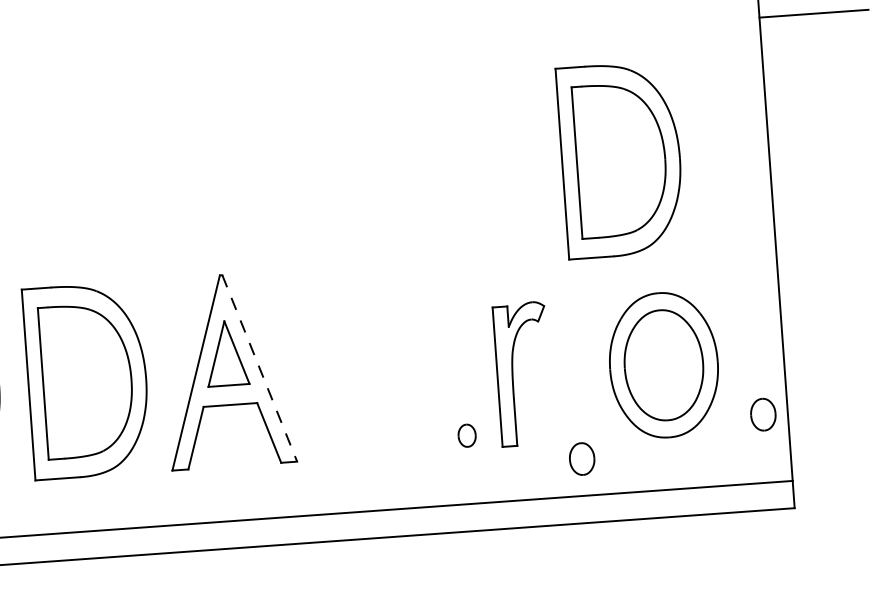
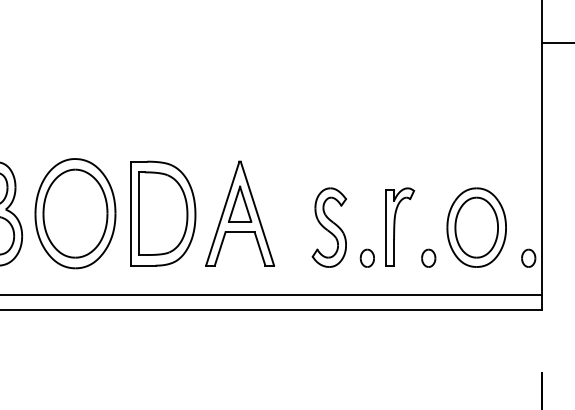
part: (621, 159) -> (461, 114), removed
line: (259, 368) -> (257, 213), dashed -> solid
part: (391, 384) -> (328, 227), added
part: (465, 434) -> (366, 257), size x1.43
part: (581, 457) -> (428, 257), moved

